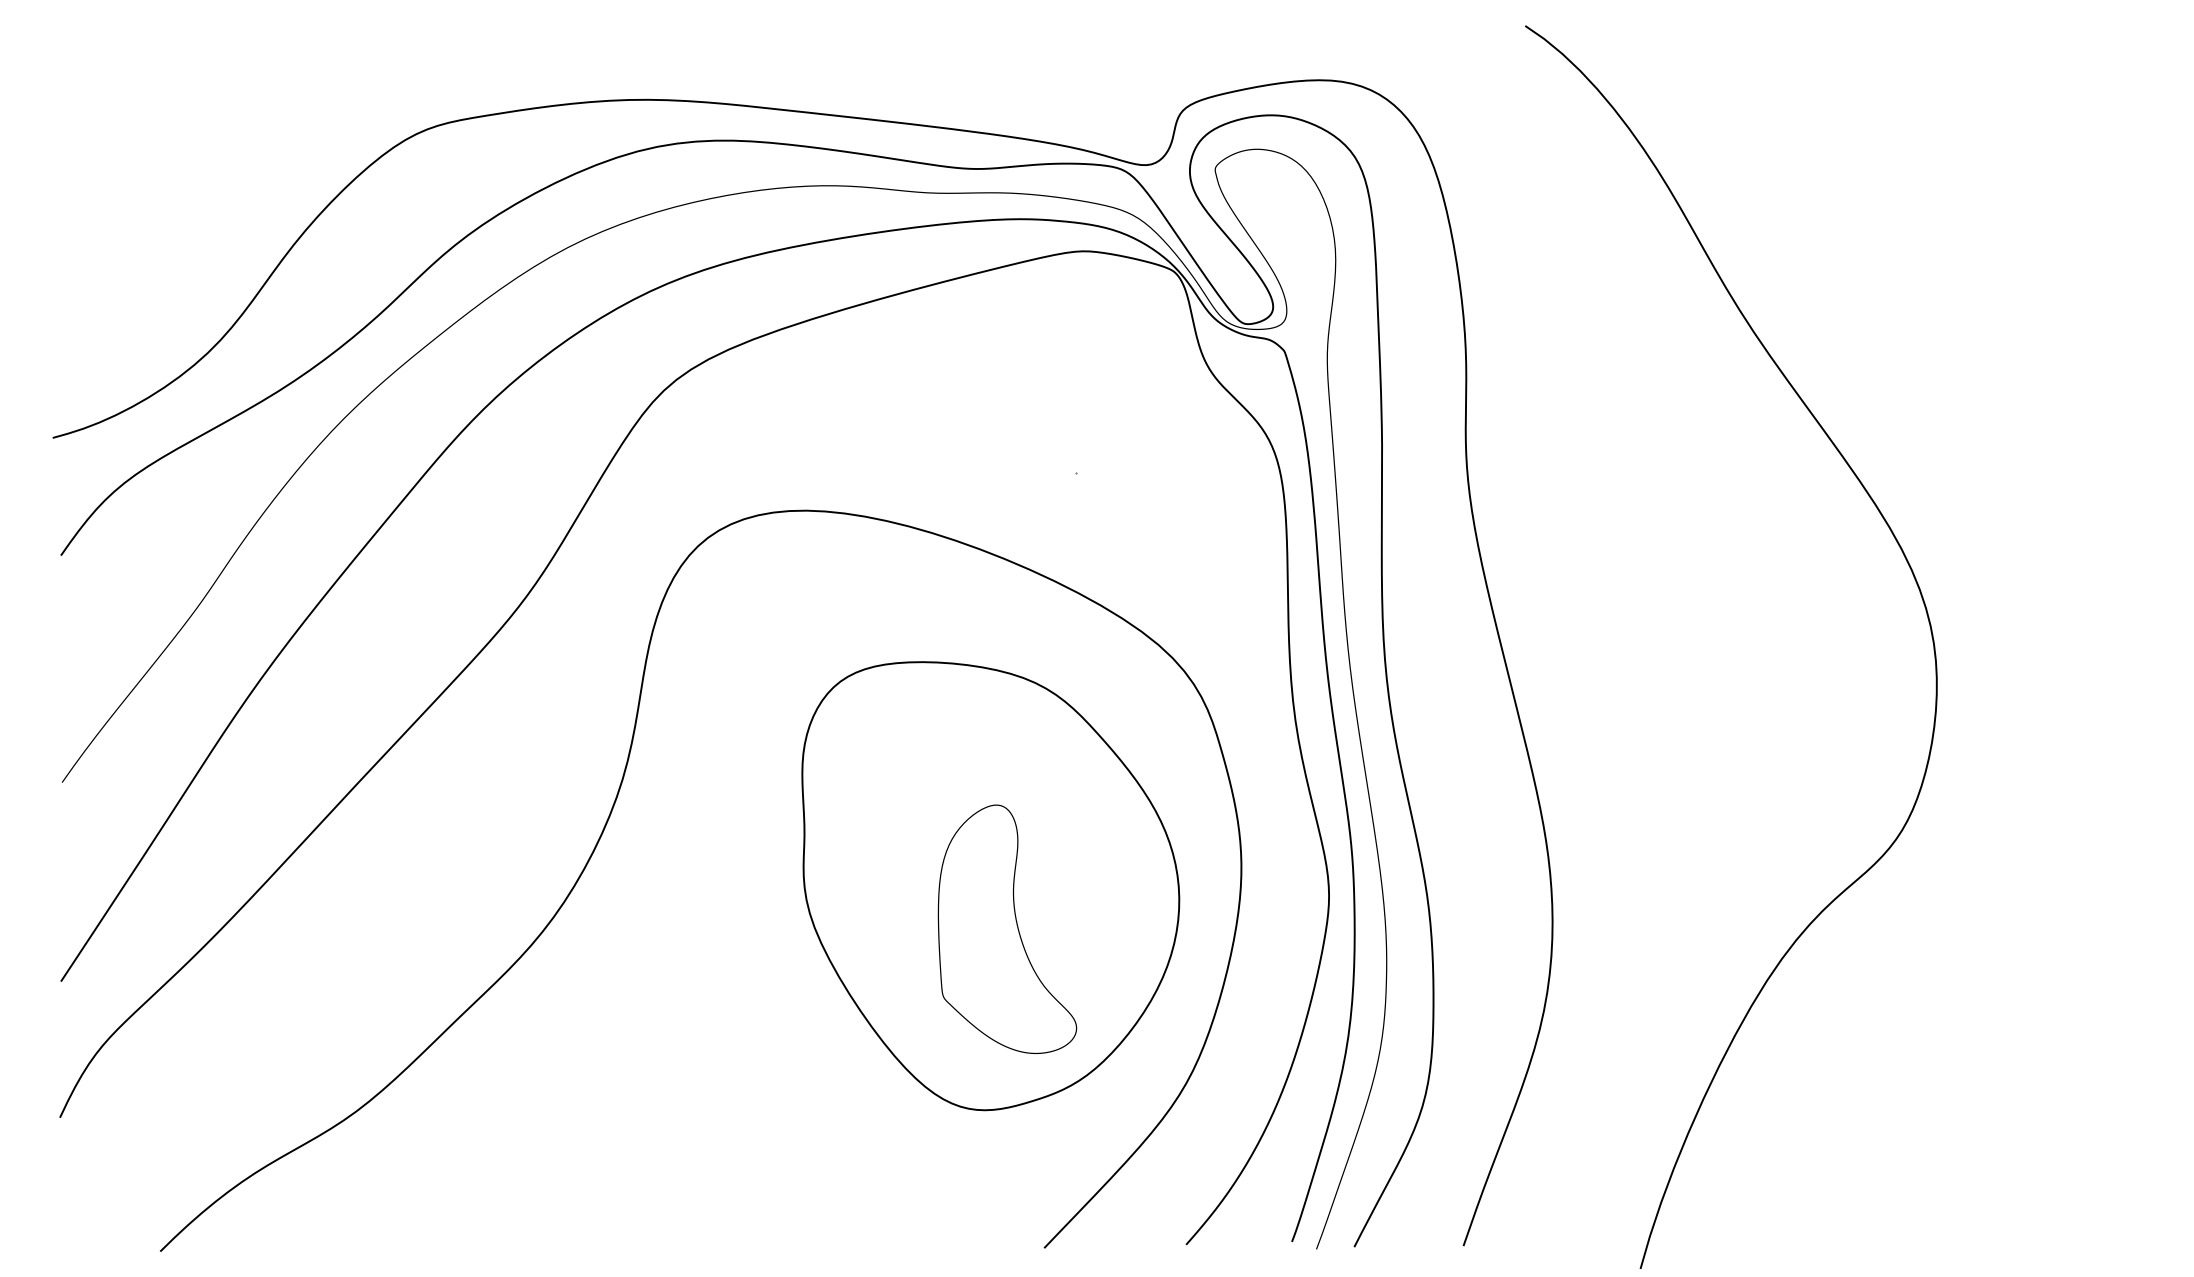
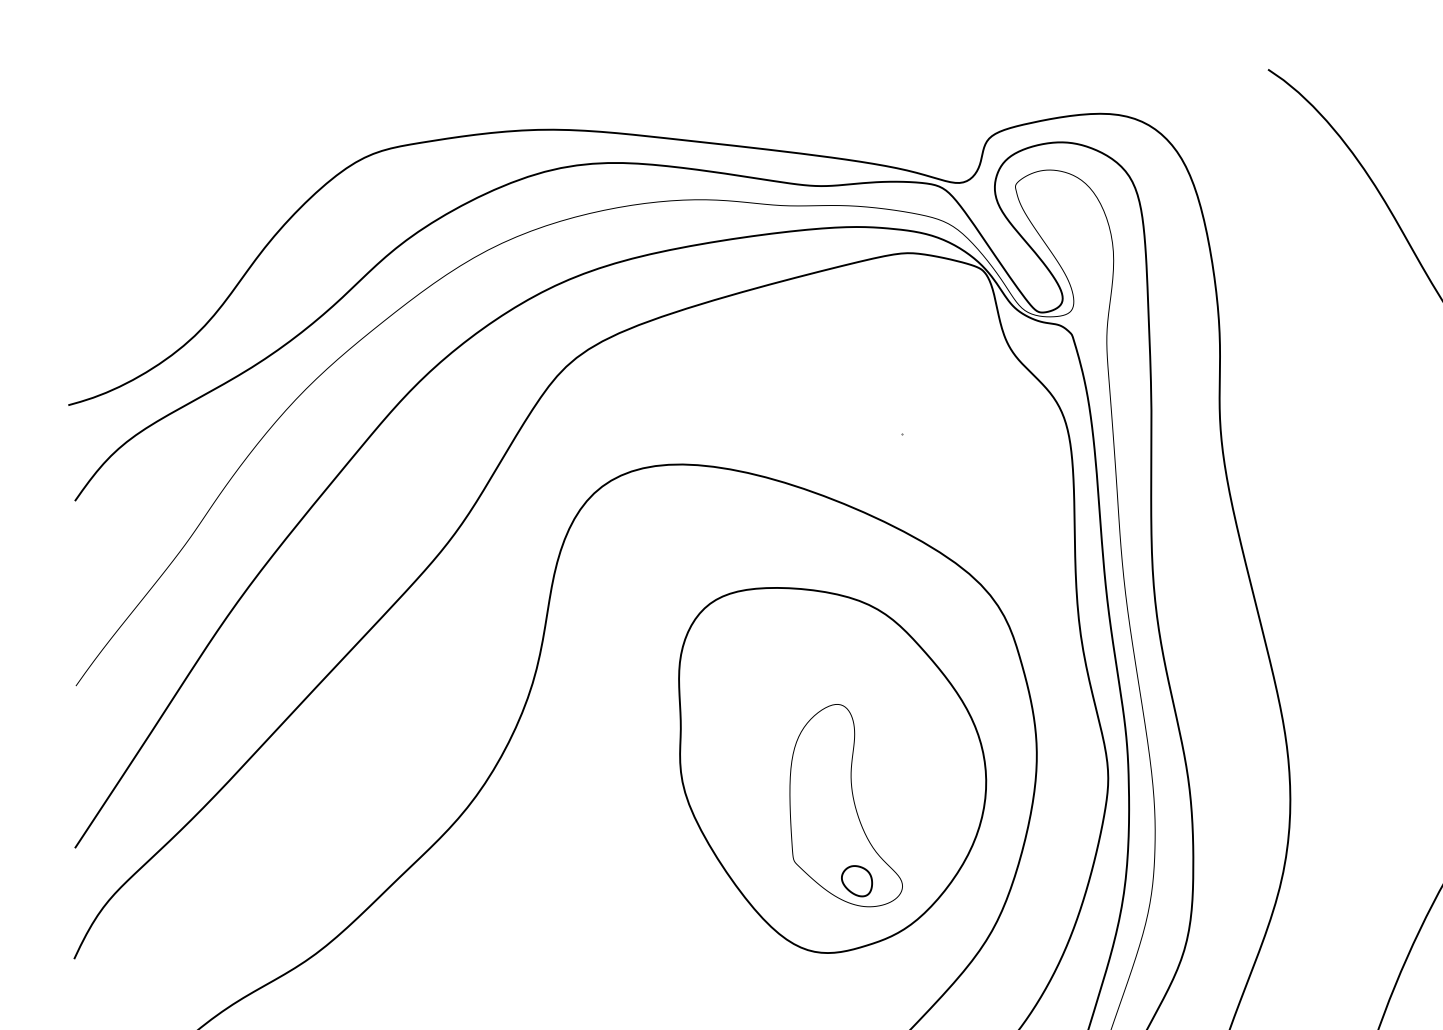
part: (1020, 1021) -> (856, 880), added

